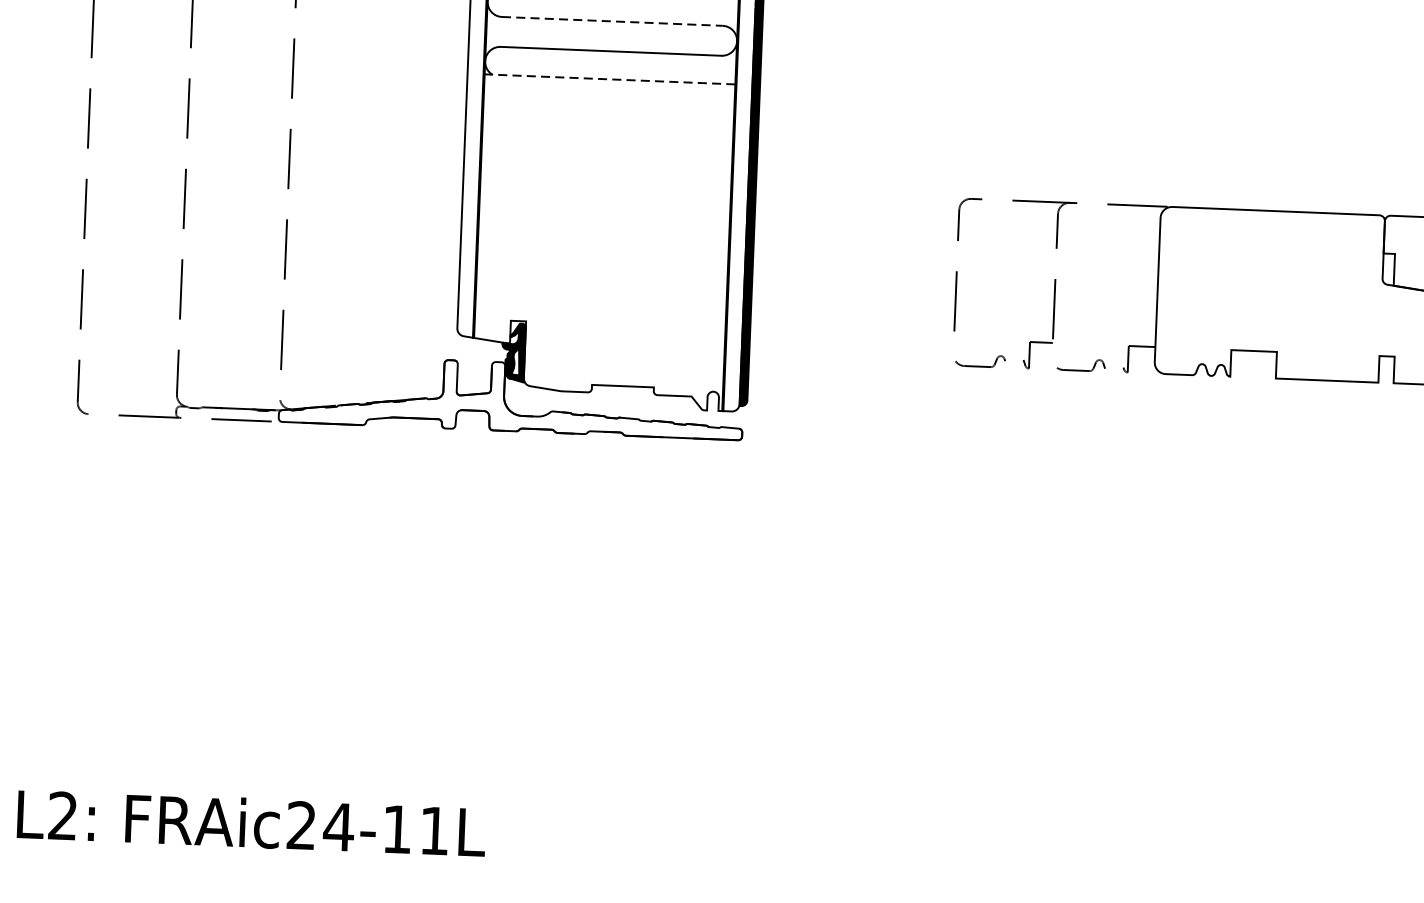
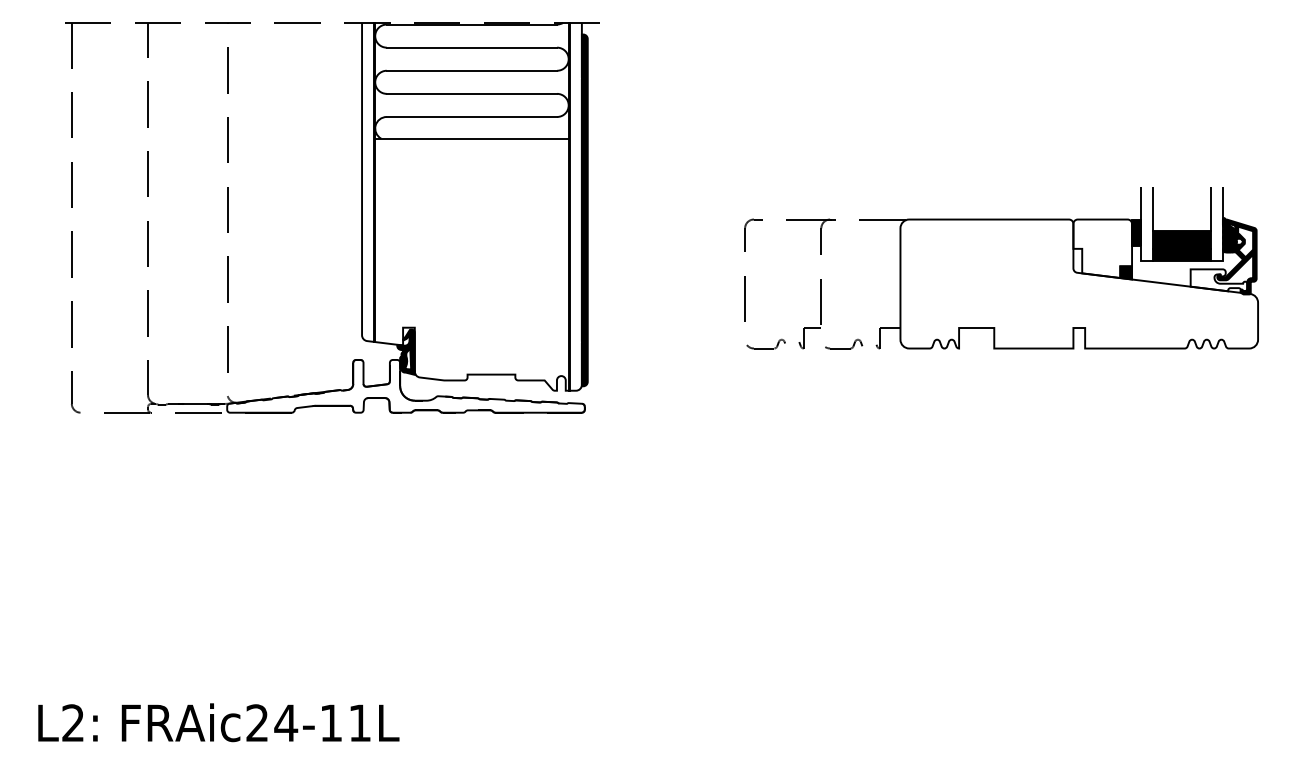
line: (613, 20) -> (472, 93), dashed -> solid
line: (609, 79) -> (471, 138), dashed -> solid

